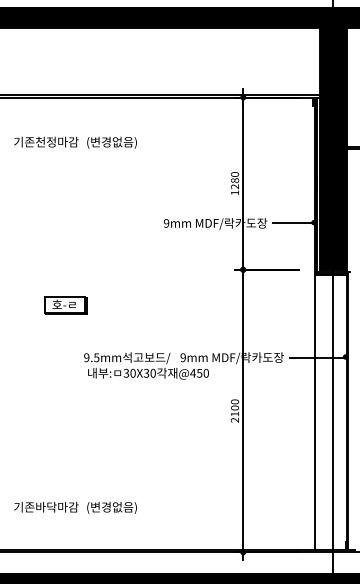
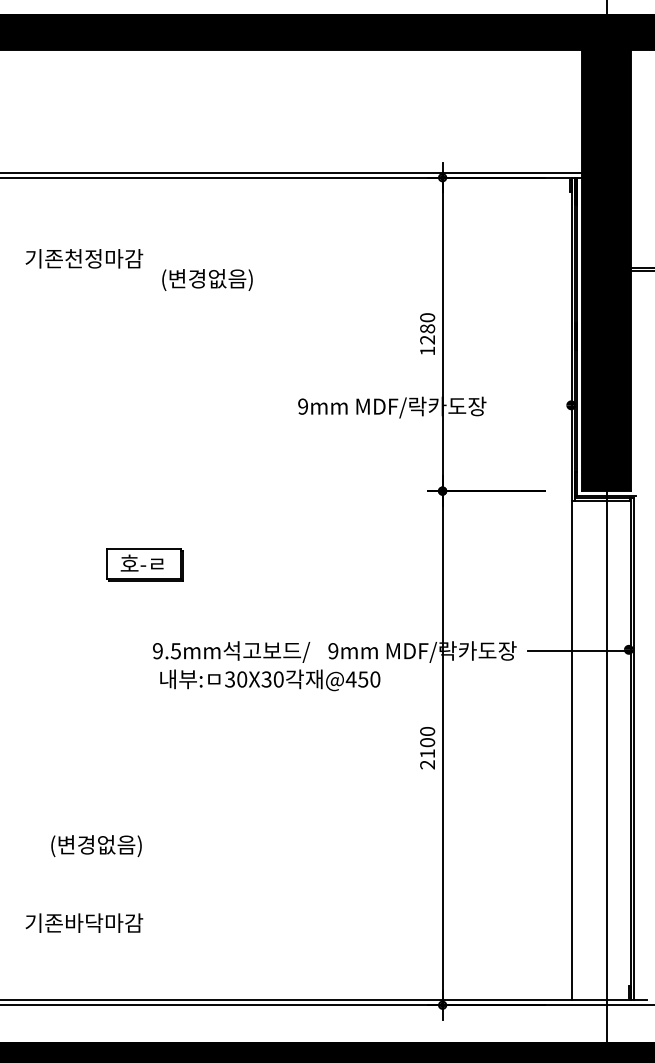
text: (111, 142) -> (206, 279), moved
line: (294, 223) -> (535, 406), removed
part: (65, 305) -> (144, 565), moved
text: (111, 507) -> (95, 845), moved

